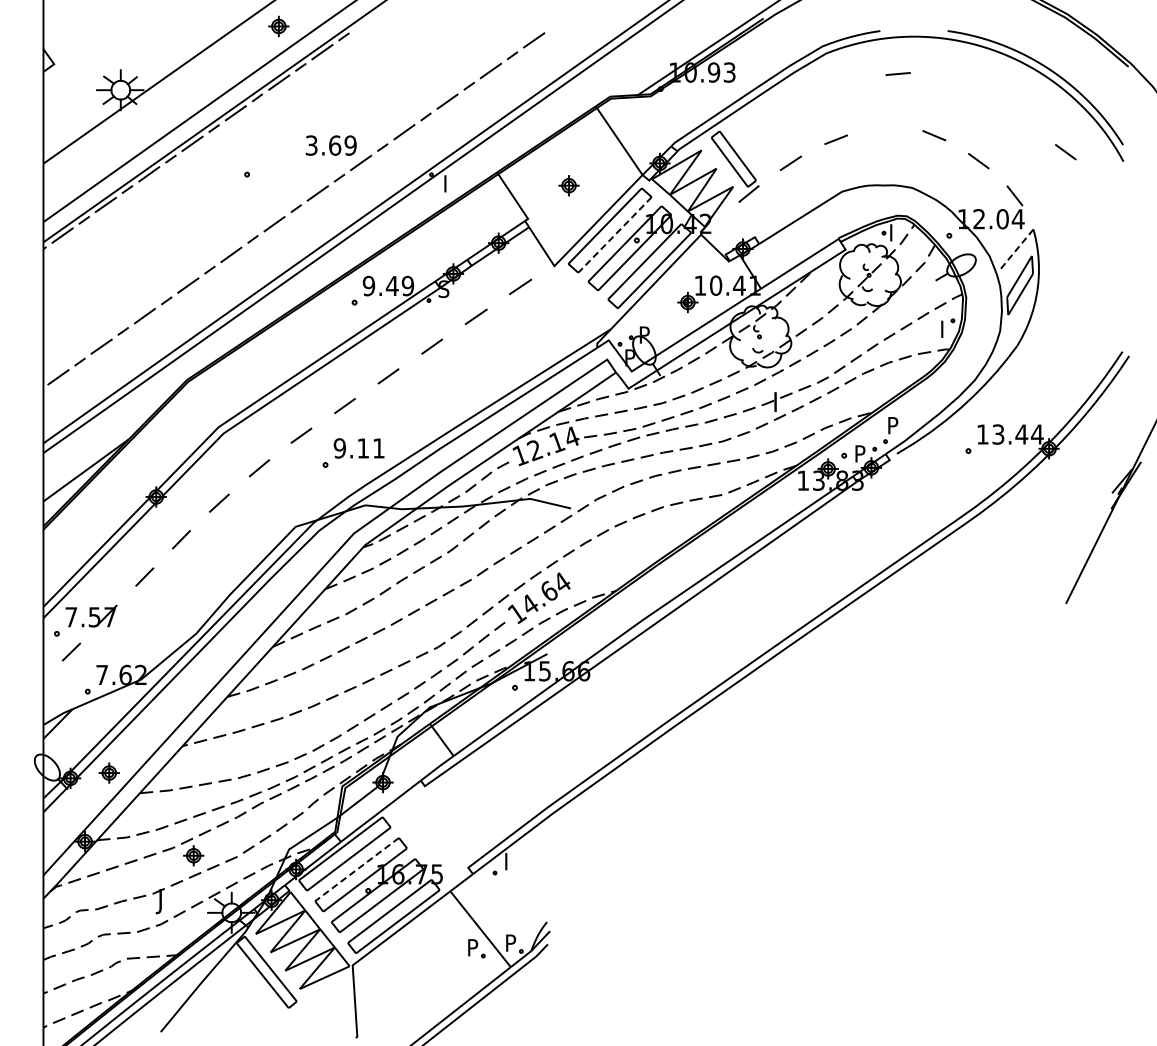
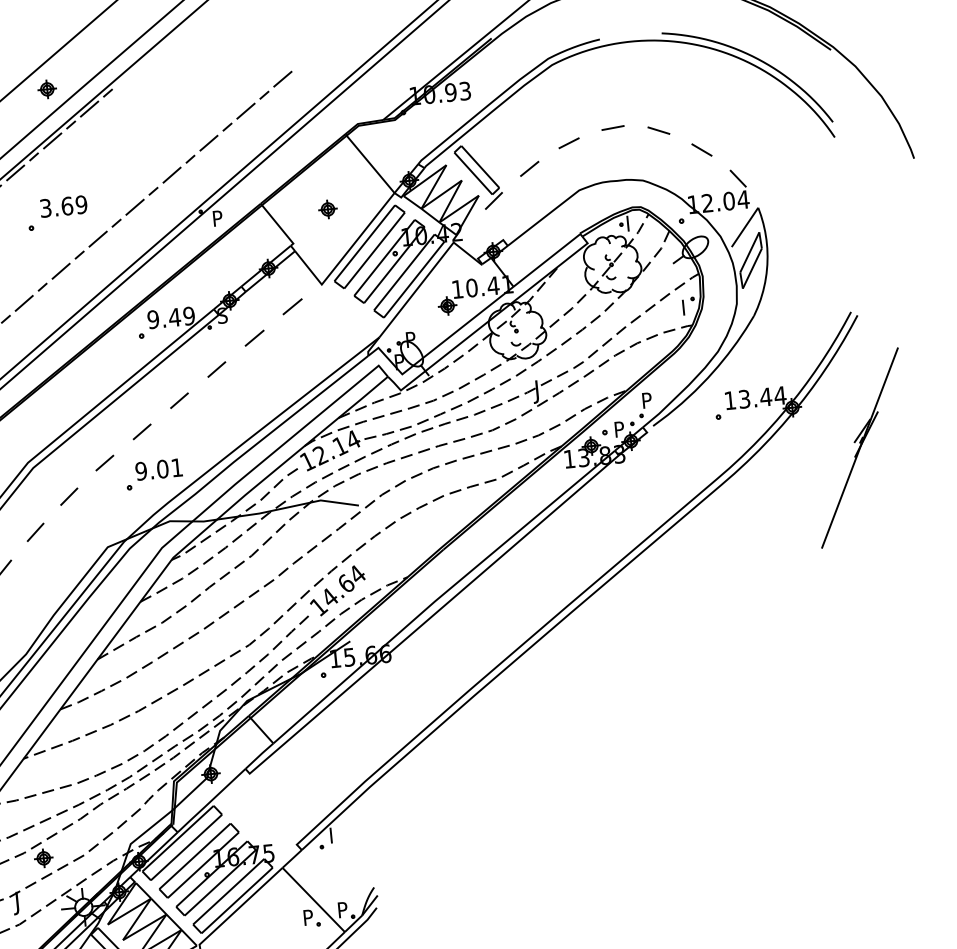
line: (897, 73) -> (612, 127), moved
text: (330, 145) -> (63, 206), moved
line: (1065, 152) -> (780, 134), removed
text: (450, 180) -> (218, 215), I -> P
line: (615, 235) -> (375, 250), dashed -> solid
line: (1017, 249) -> (745, 227), dashed -> solid
text: (773, 414) -> (536, 401), I -> J
text: (363, 448) -> (162, 469), 9.11 -> 9.01
line: (357, 869) -> (195, 856), dashed -> solid

